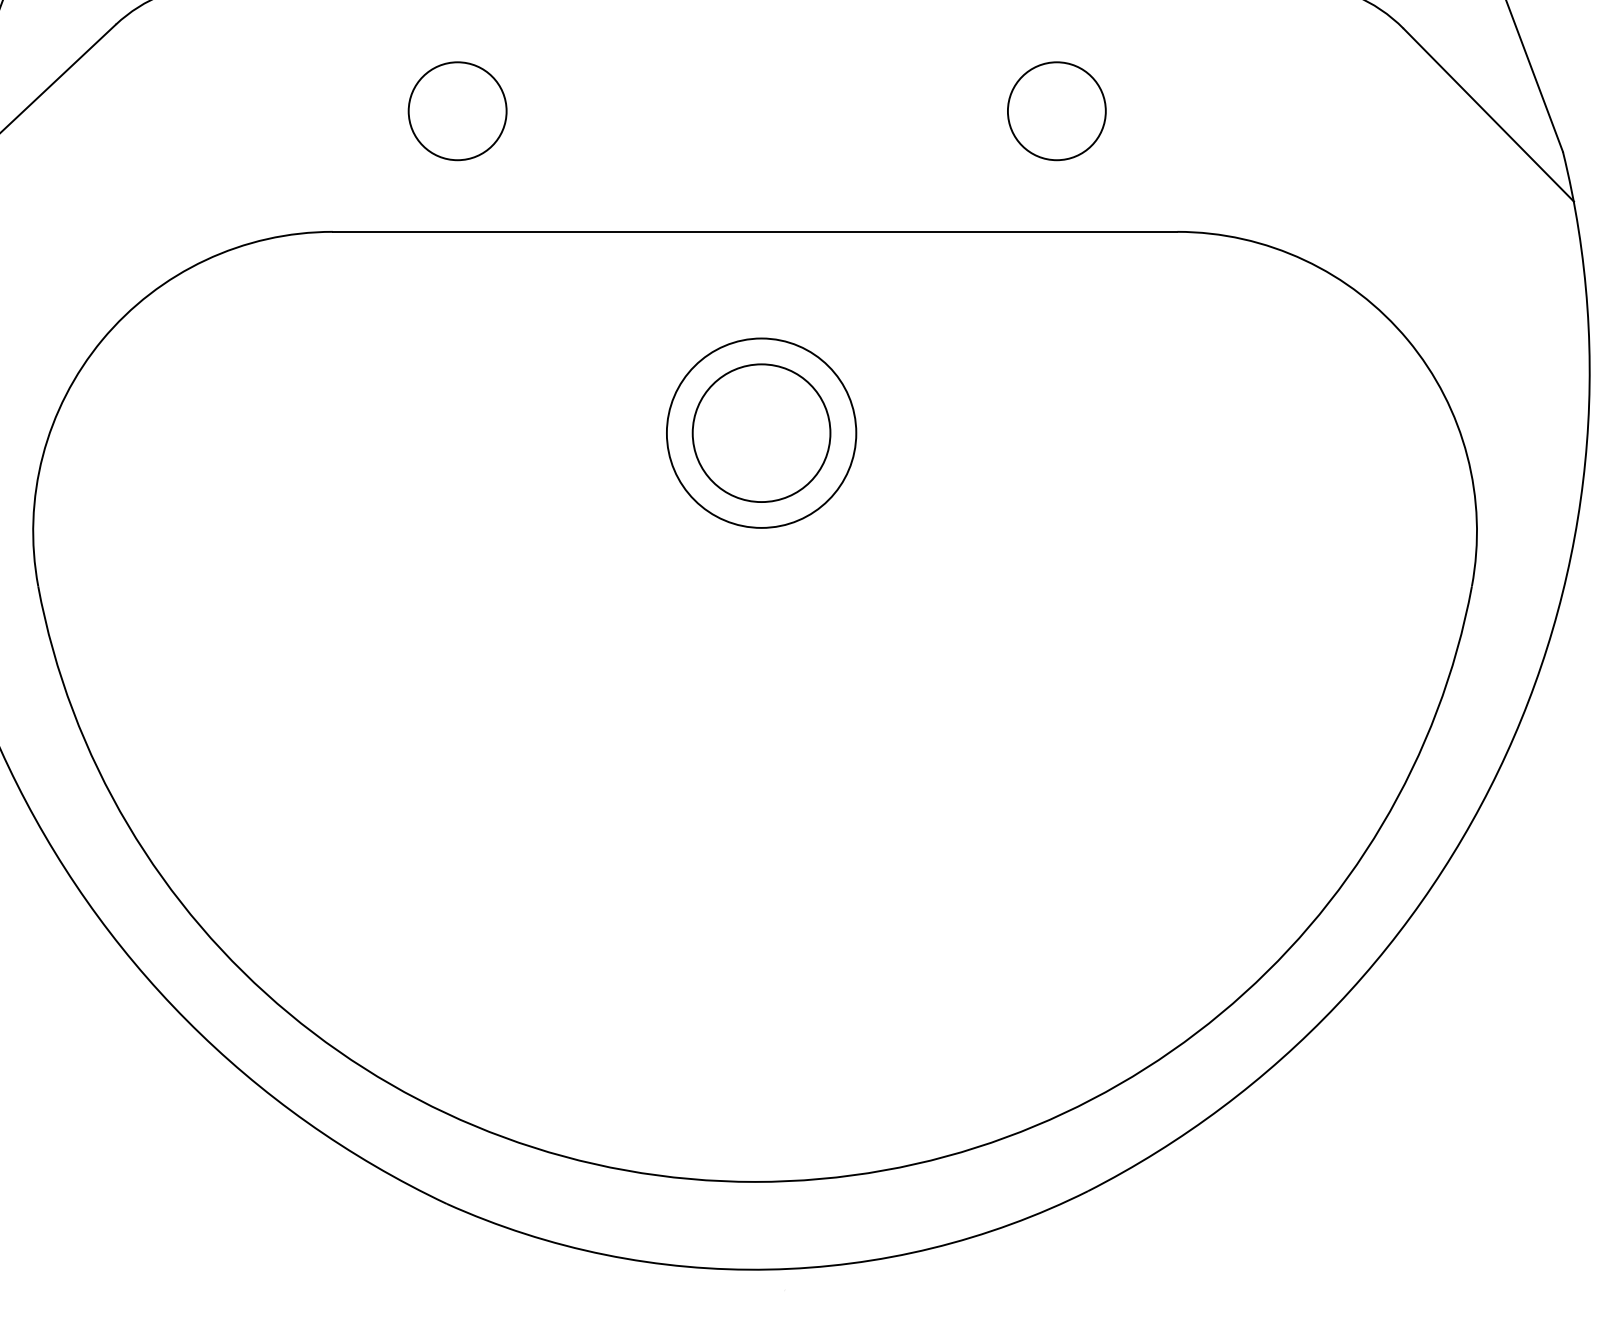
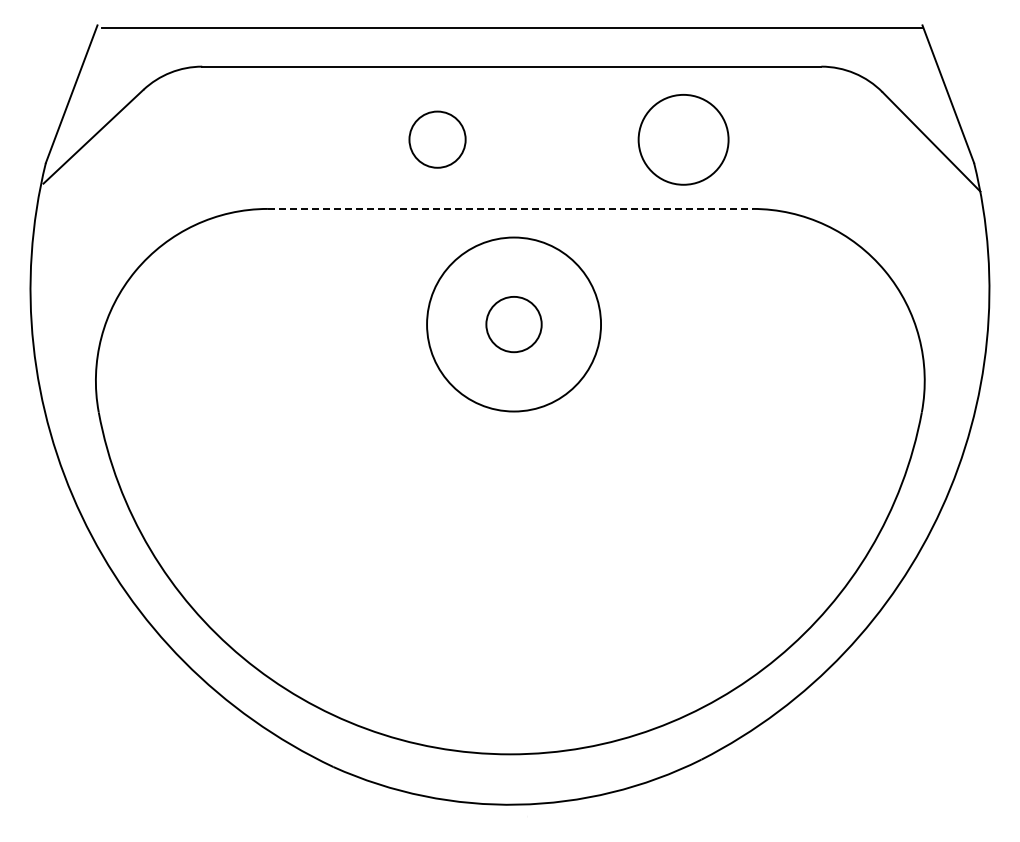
circle: (457, 110) -> (437, 139), moved
circle: (1056, 110) -> (683, 139), size x1.6
line: (755, 231) -> (510, 208), solid -> dashed
circle: (760, 433) -> (513, 324), size x0.7
circle: (760, 433) -> (513, 324), size x1.6

